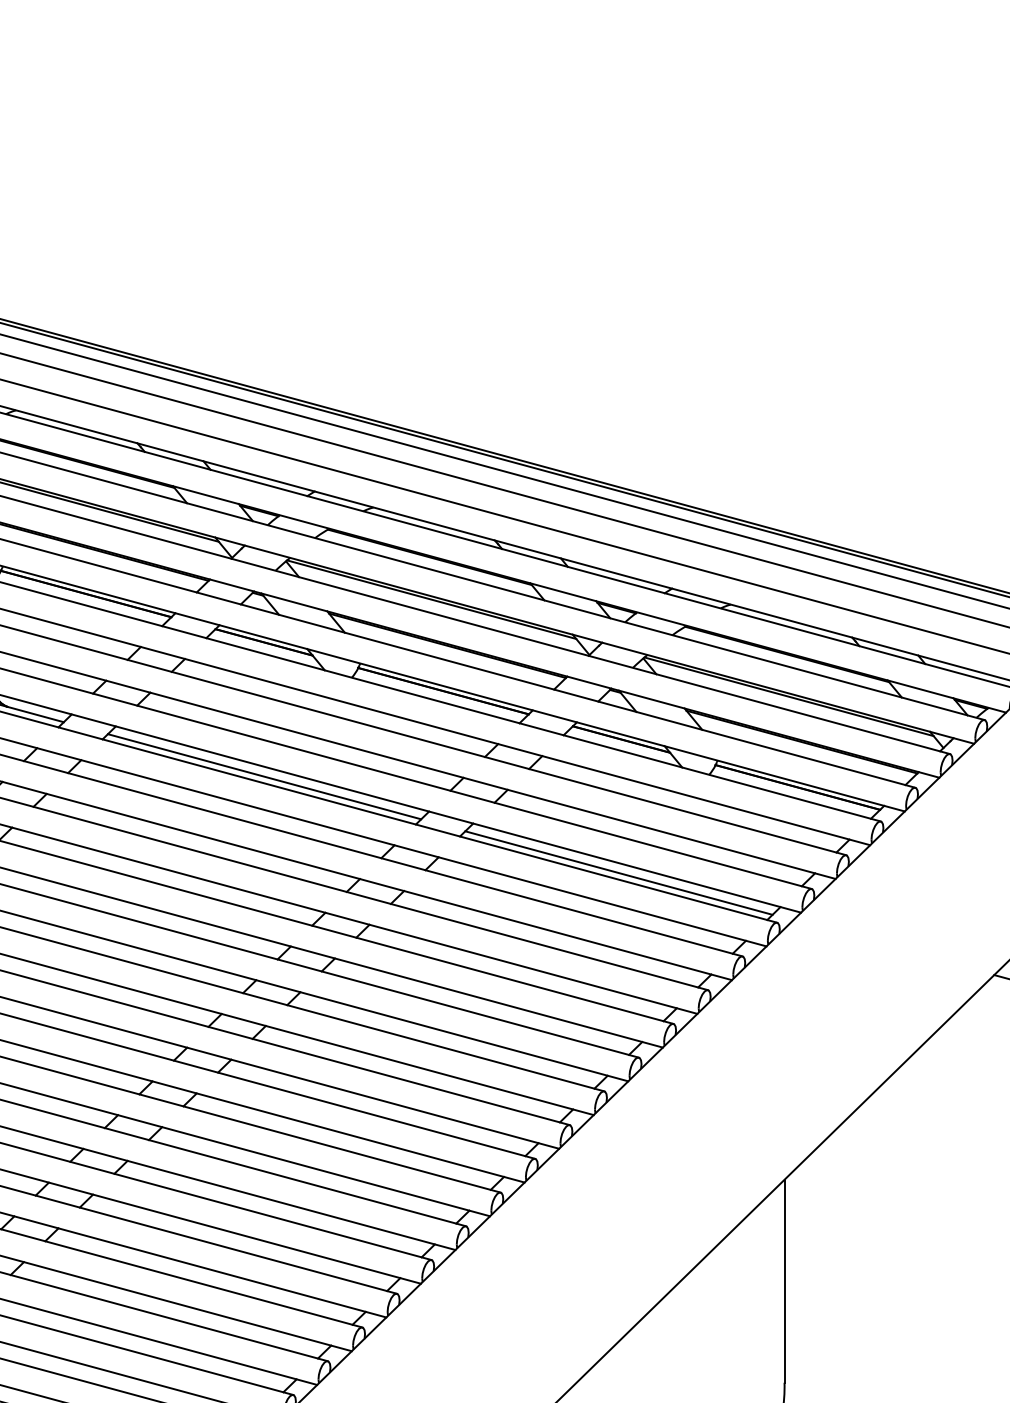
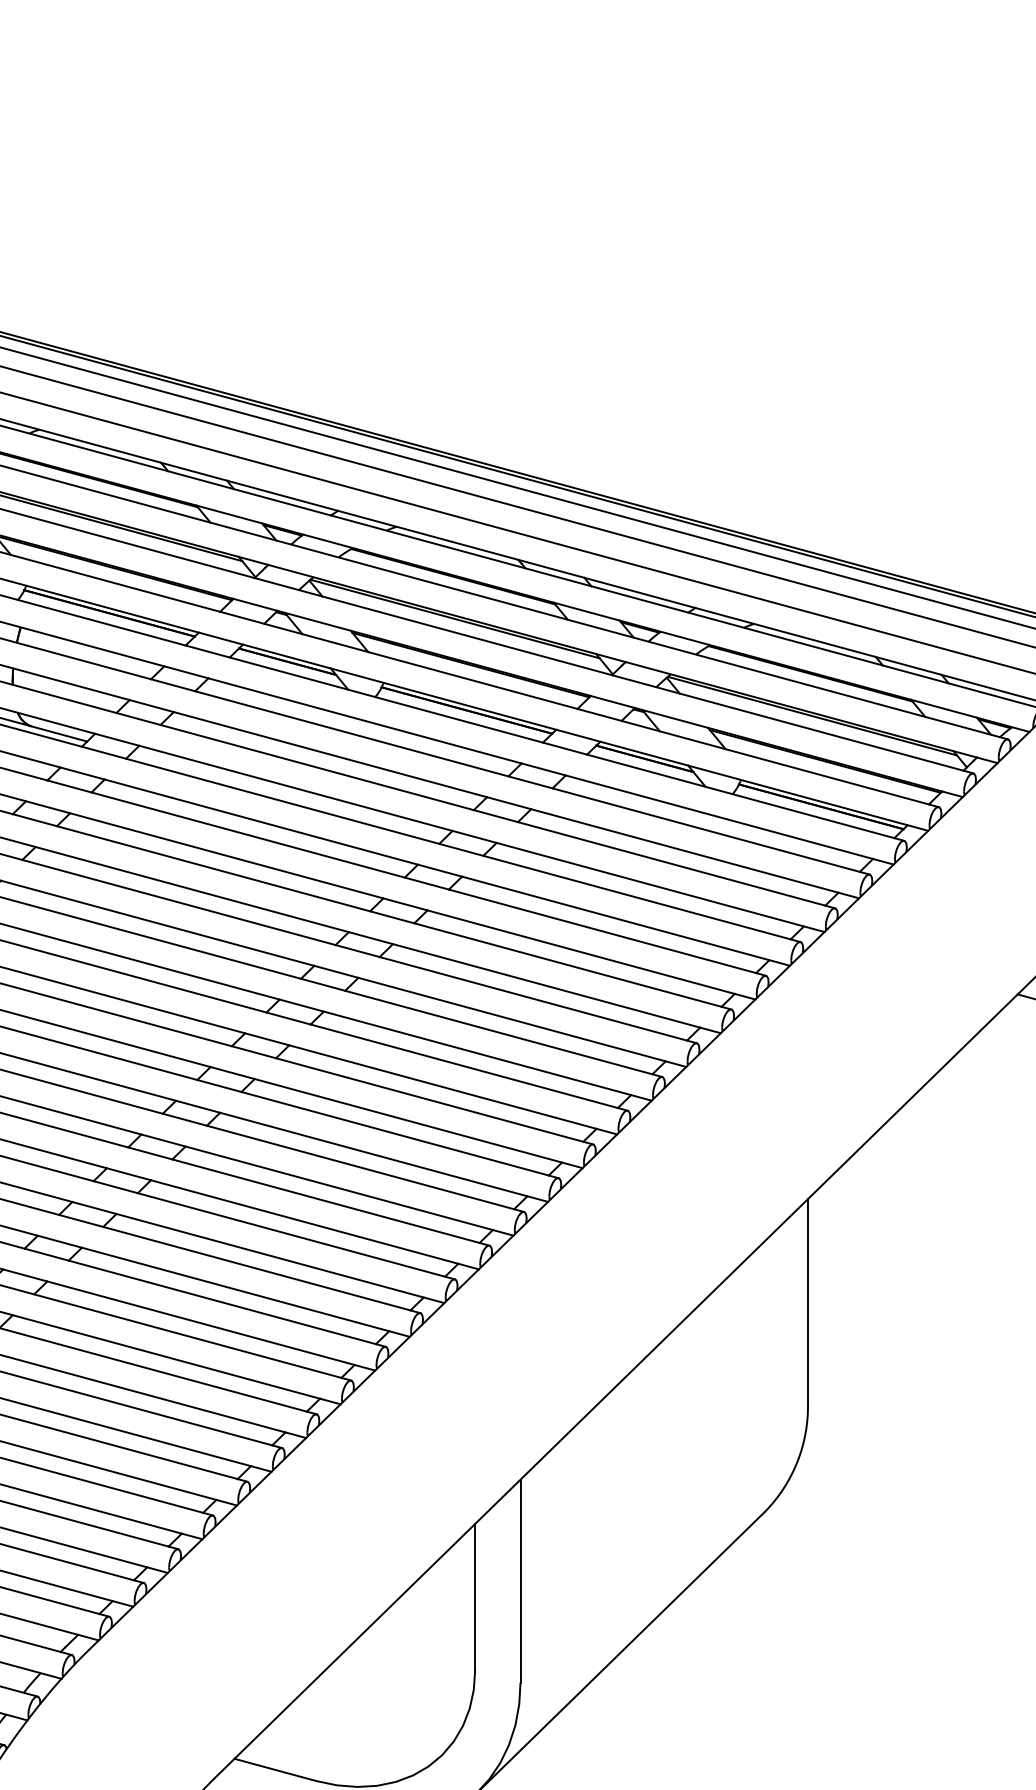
line: (264, 776) -> (287, 795), removed
line: (619, 873) -> (642, 892), removed

